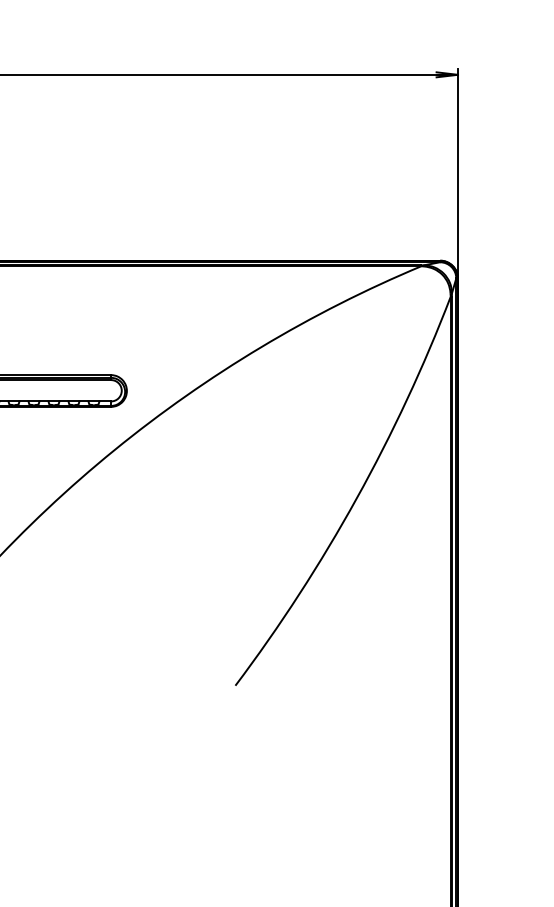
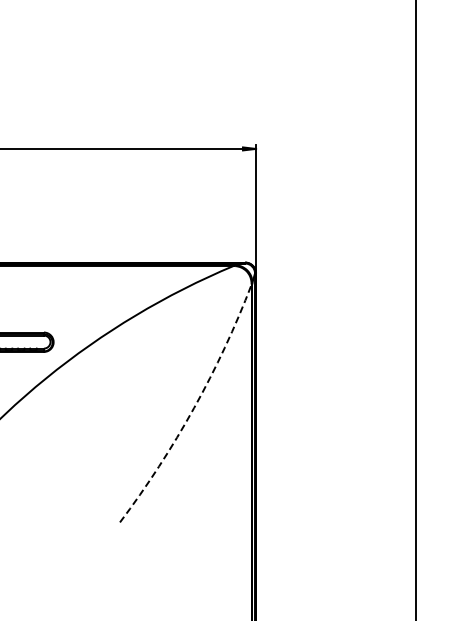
arc: (357, 499) -> (194, 408), solid -> dashed

